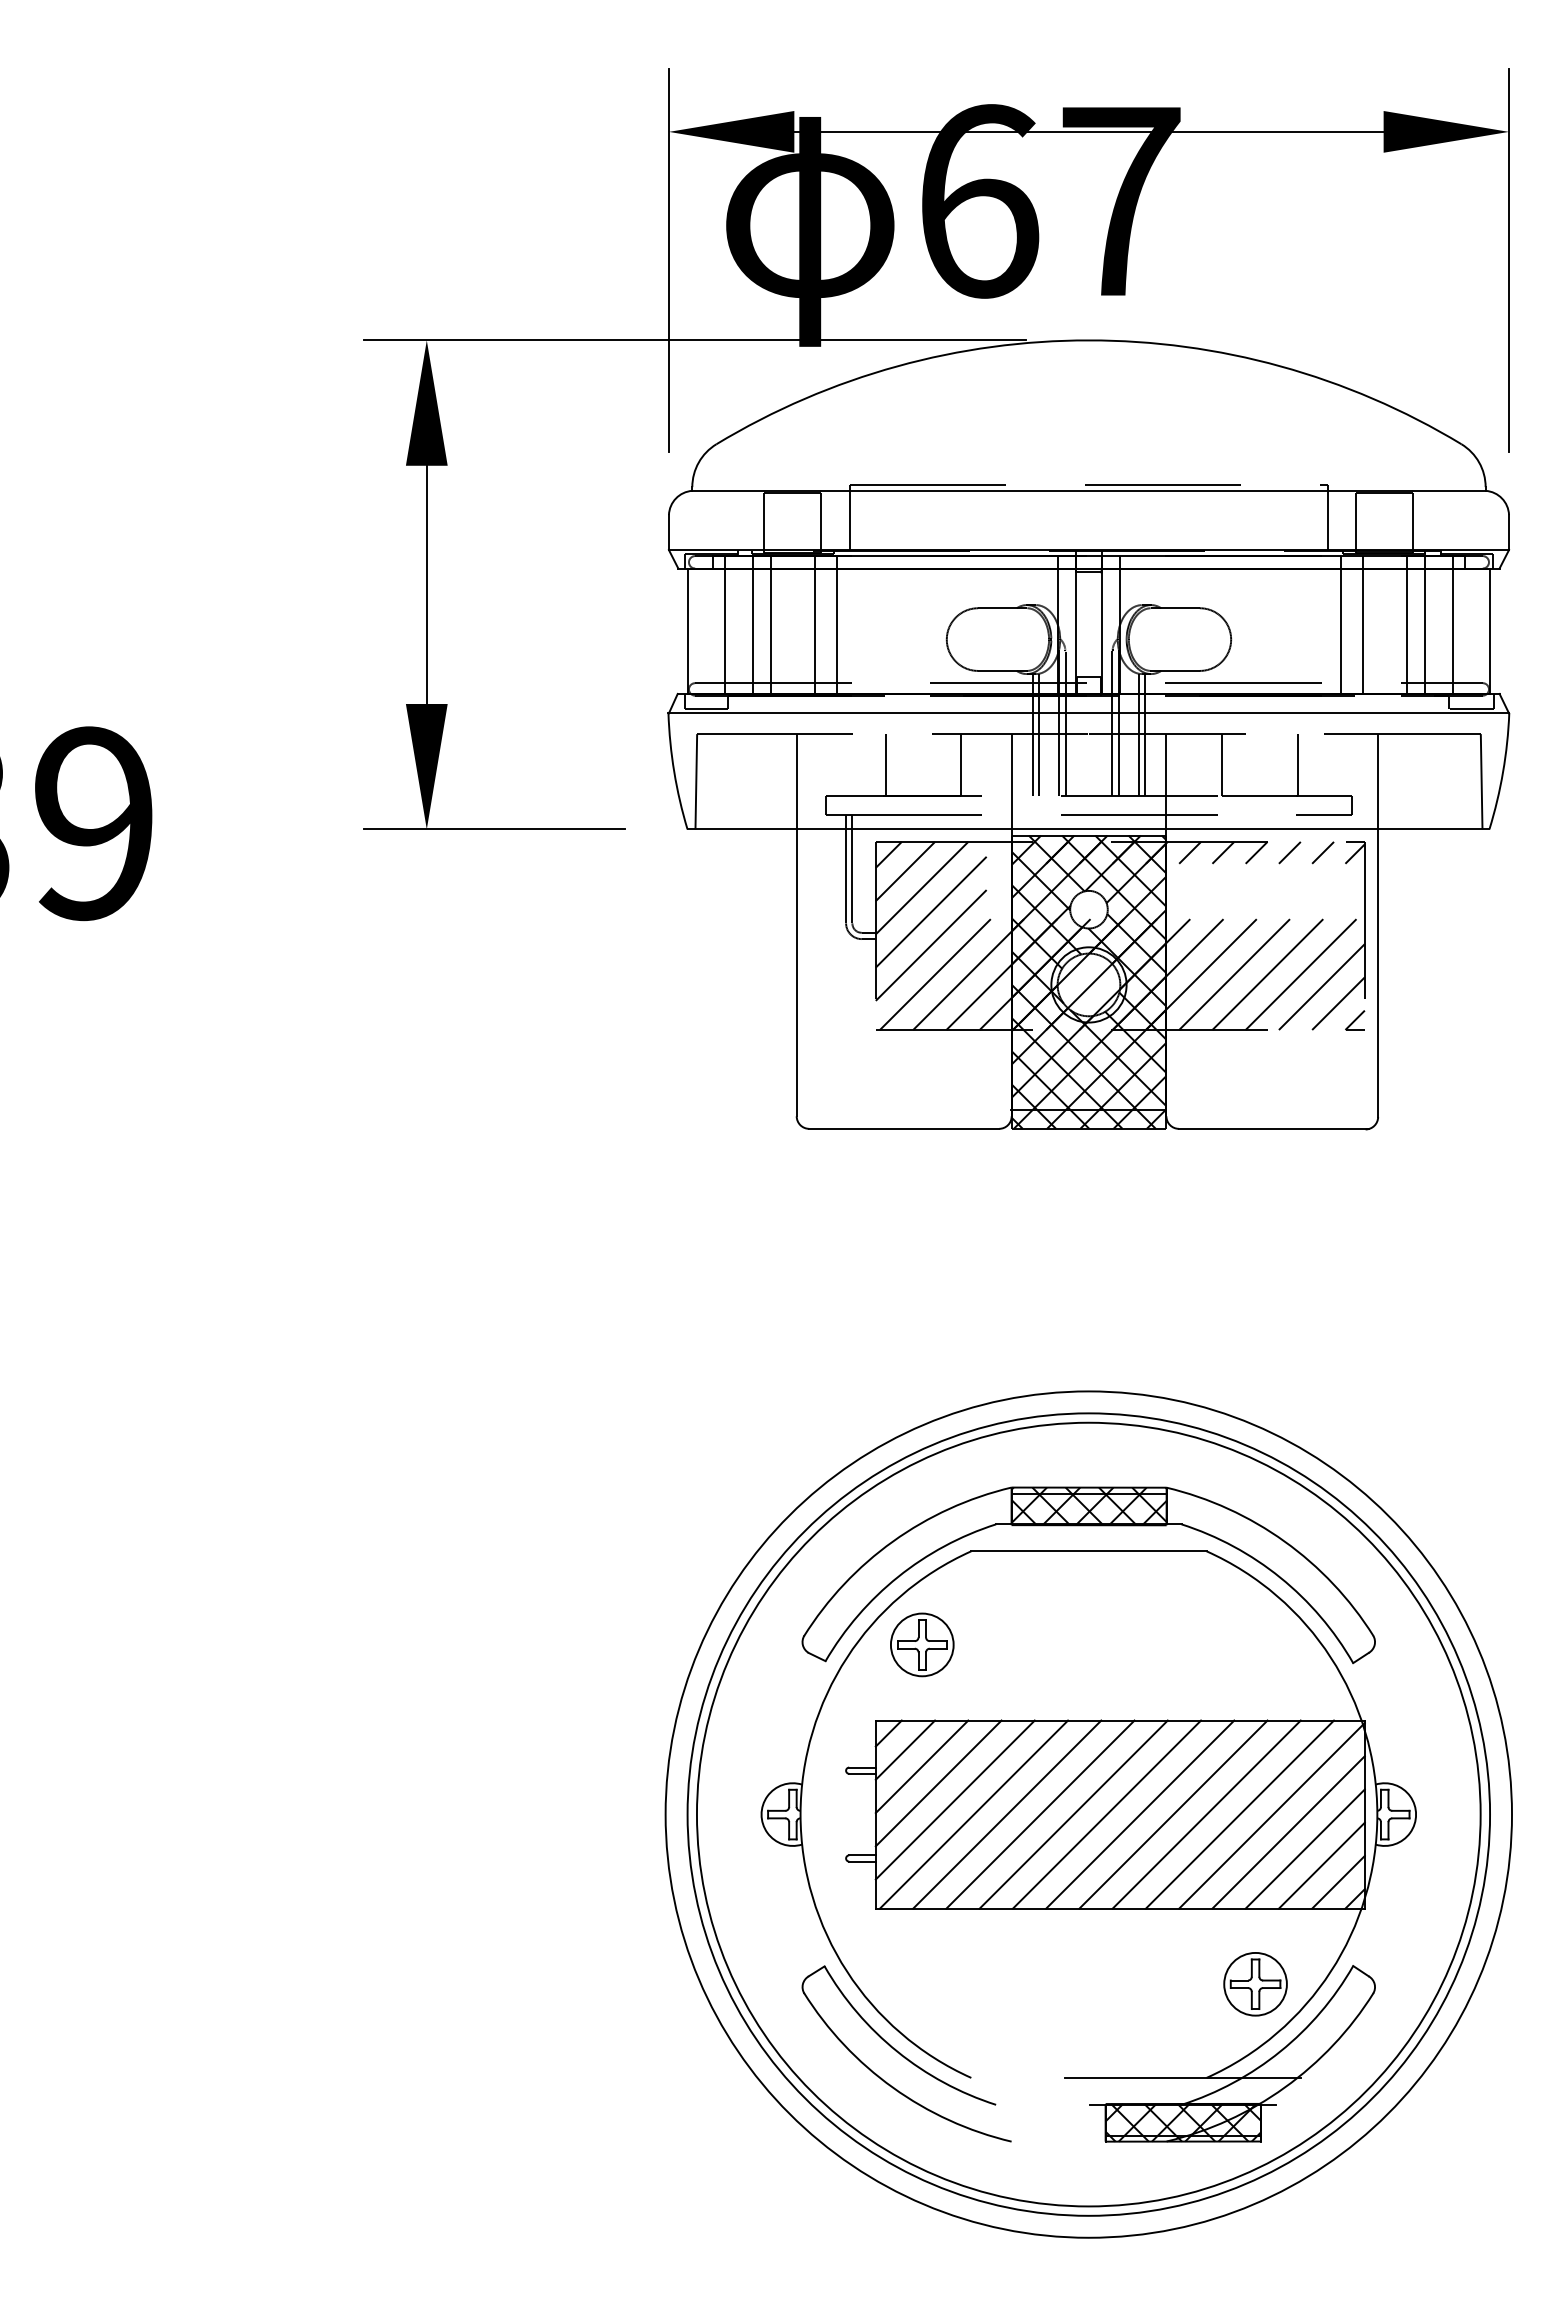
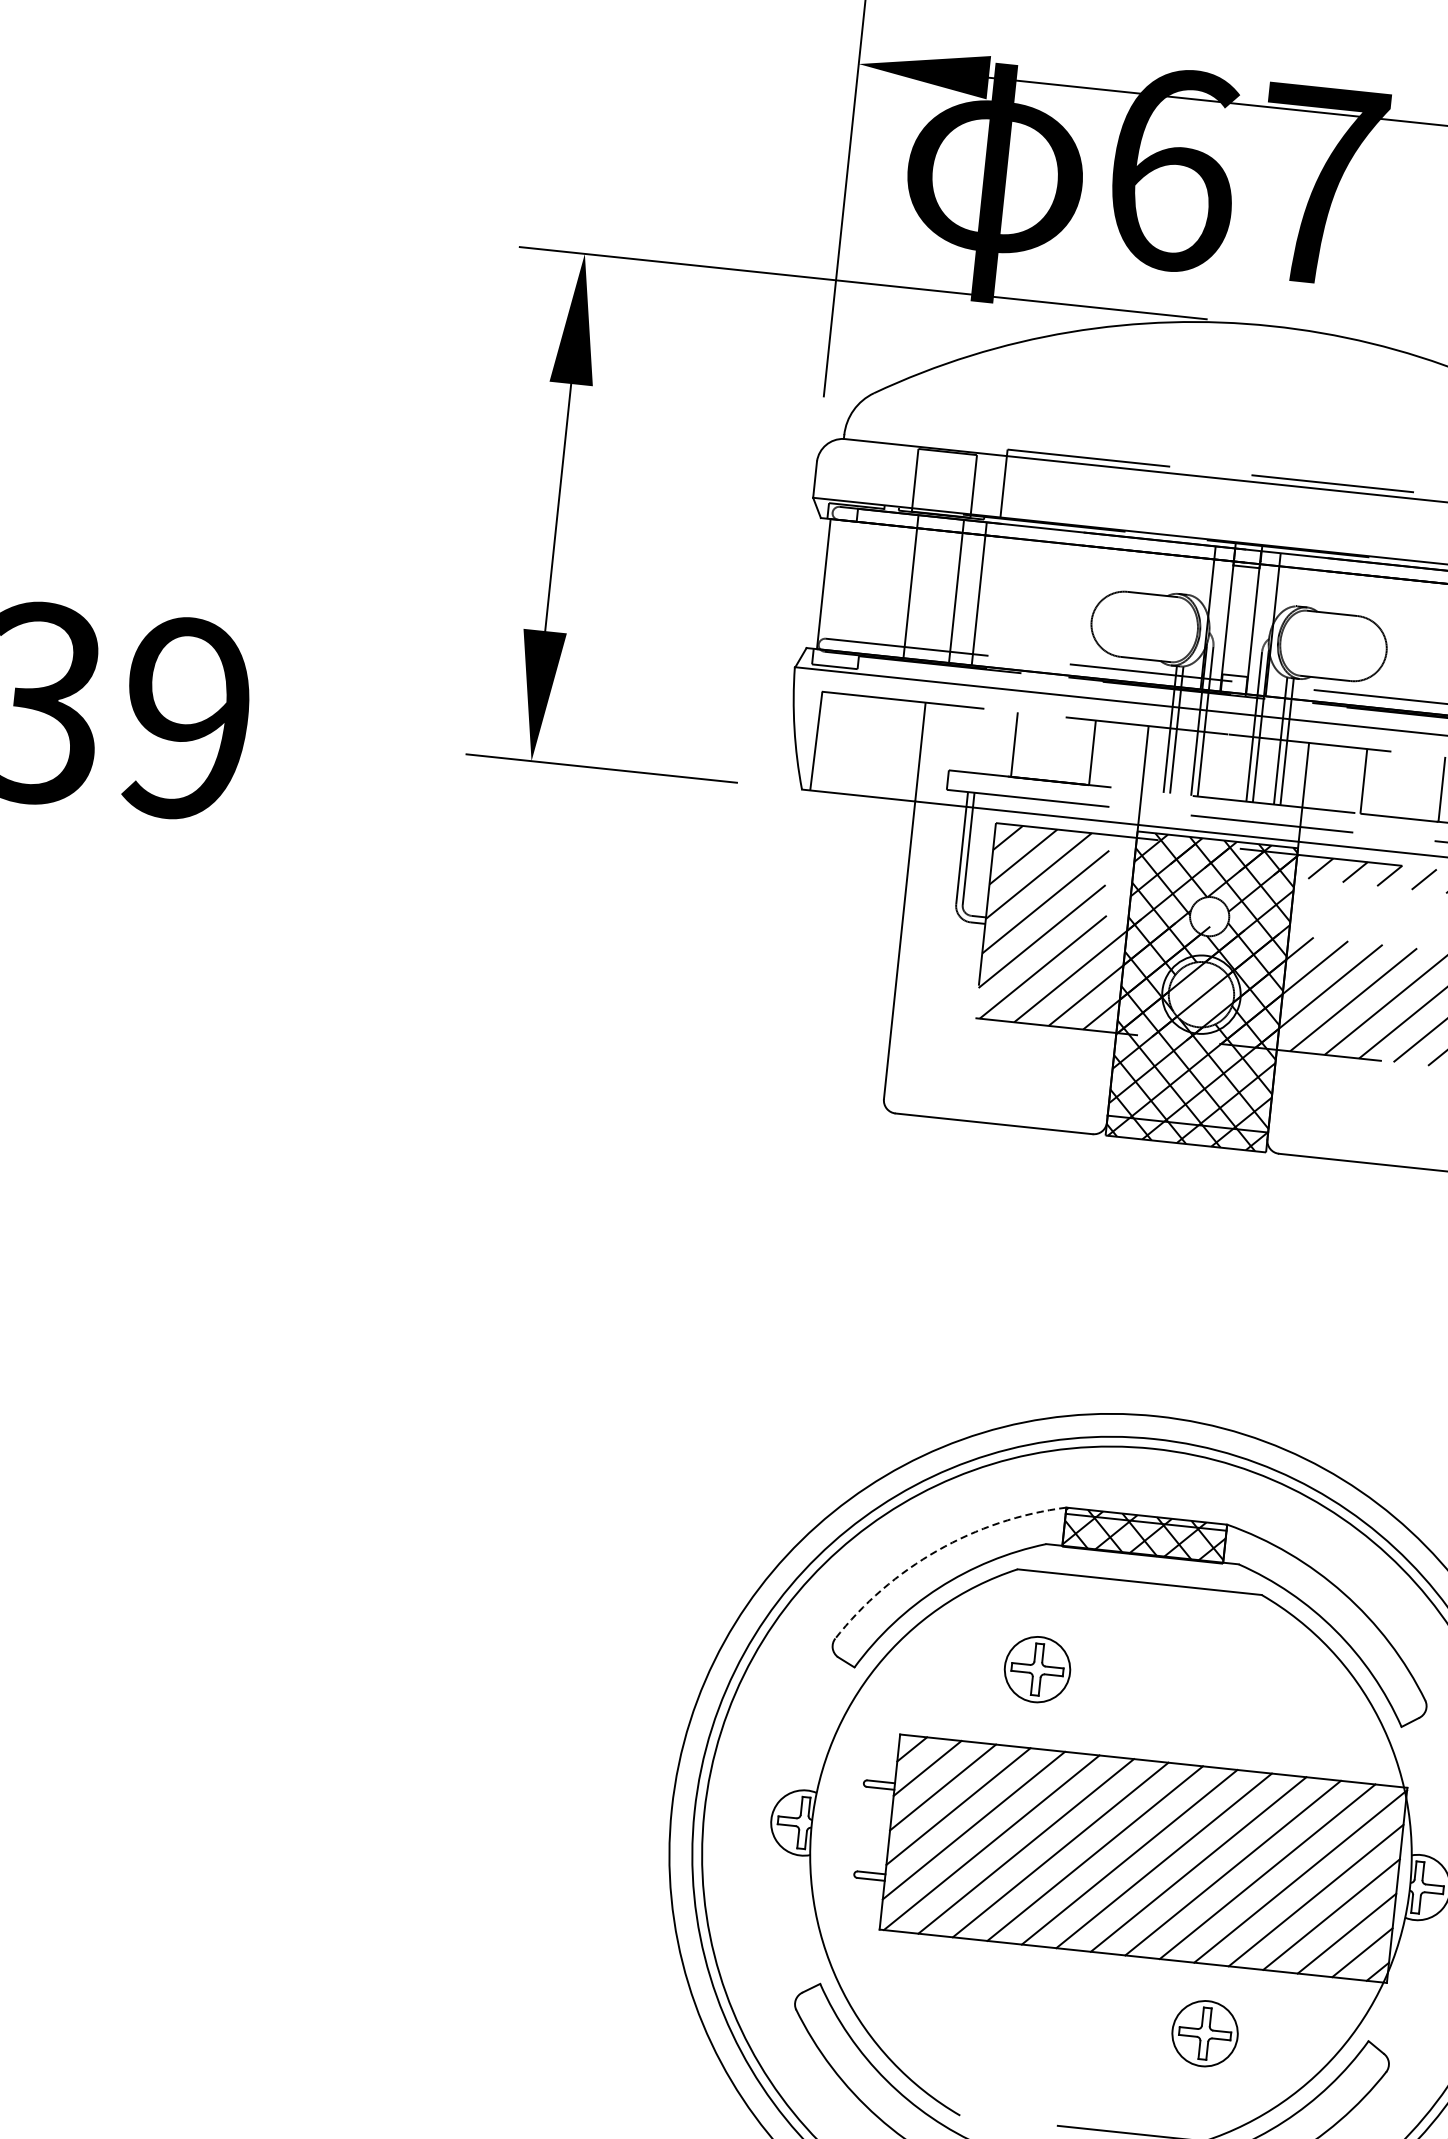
line: (725, 624) -> (863, 581), removed
line: (753, 624) -> (892, 584), removed
arc: (893, 1541) -> (938, 1550), solid -> dashed
part: (922, 1644) -> (1037, 1669), moved
part: (1255, 1984) -> (1204, 2033), moved

